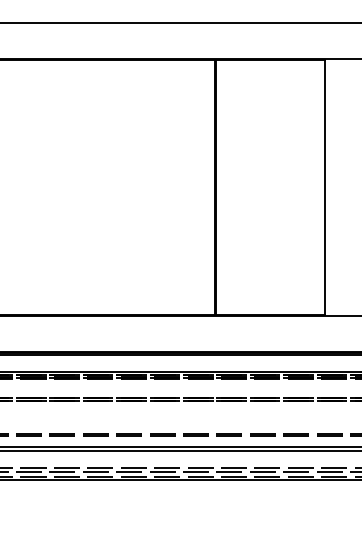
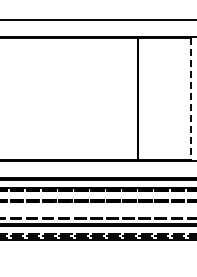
line: (324, 188) -> (190, 99), solid -> dashed

